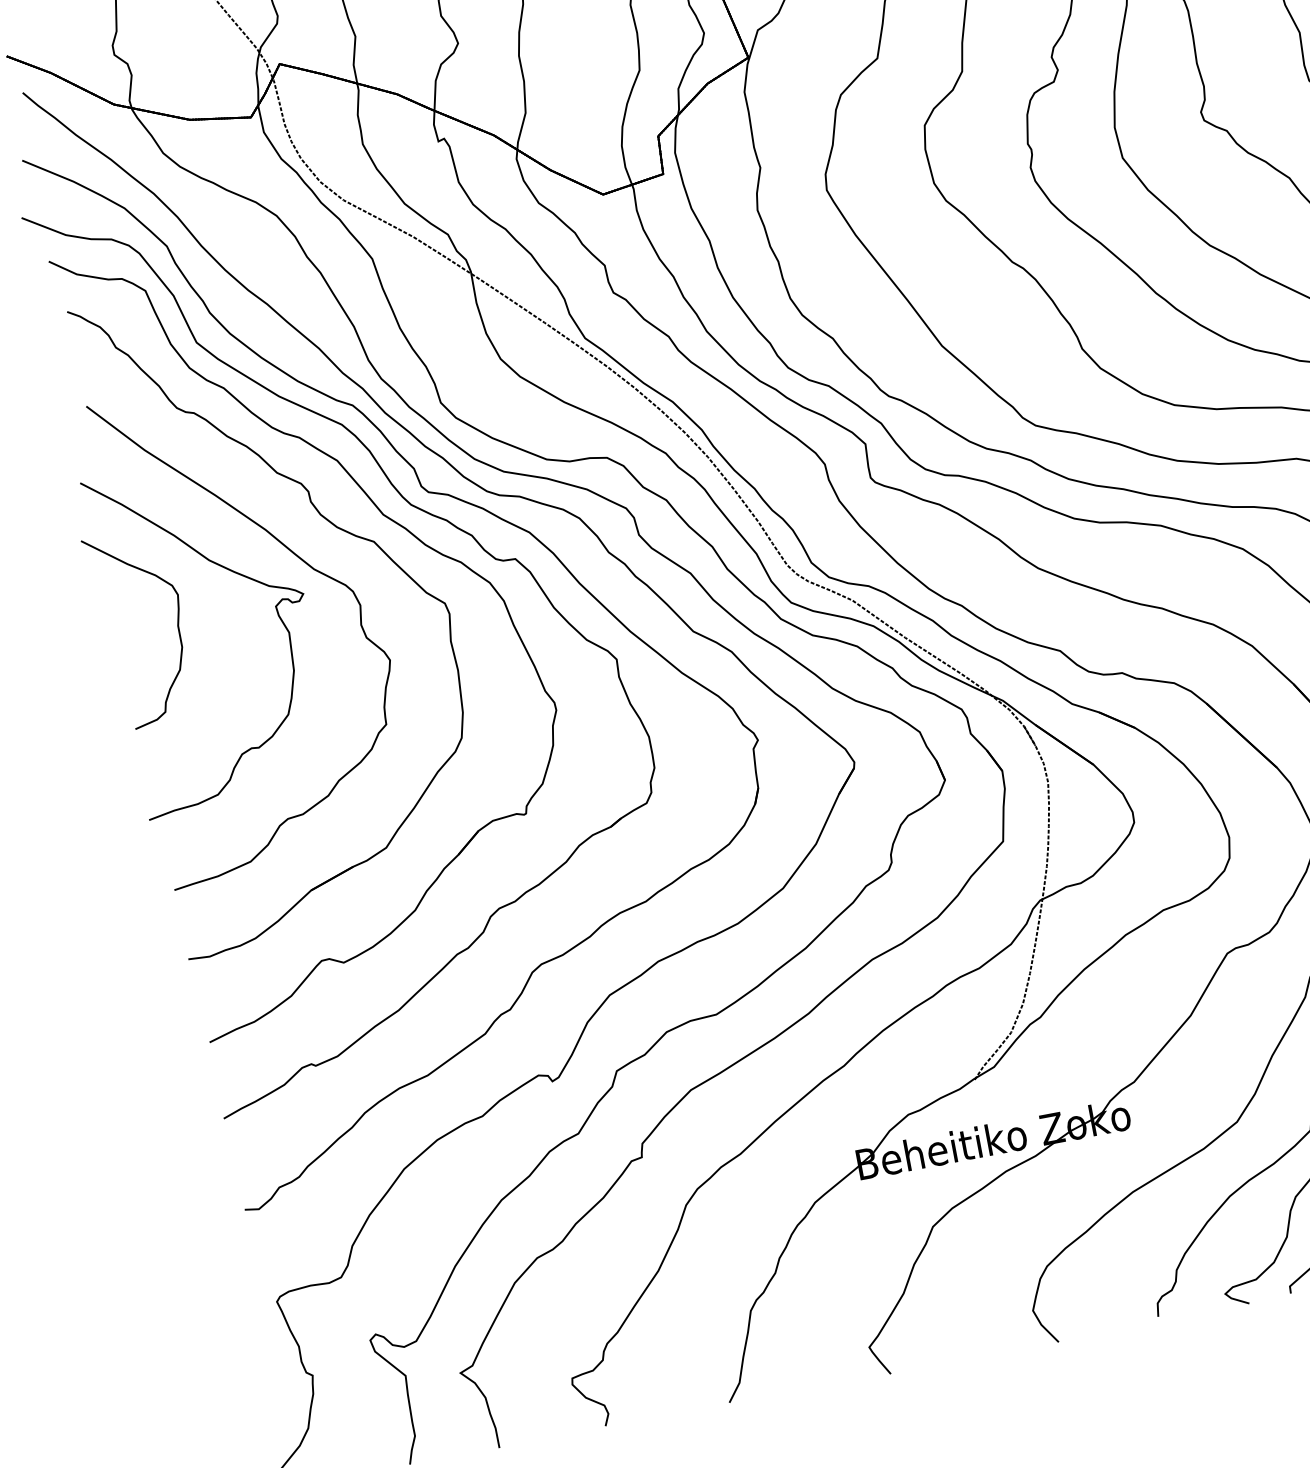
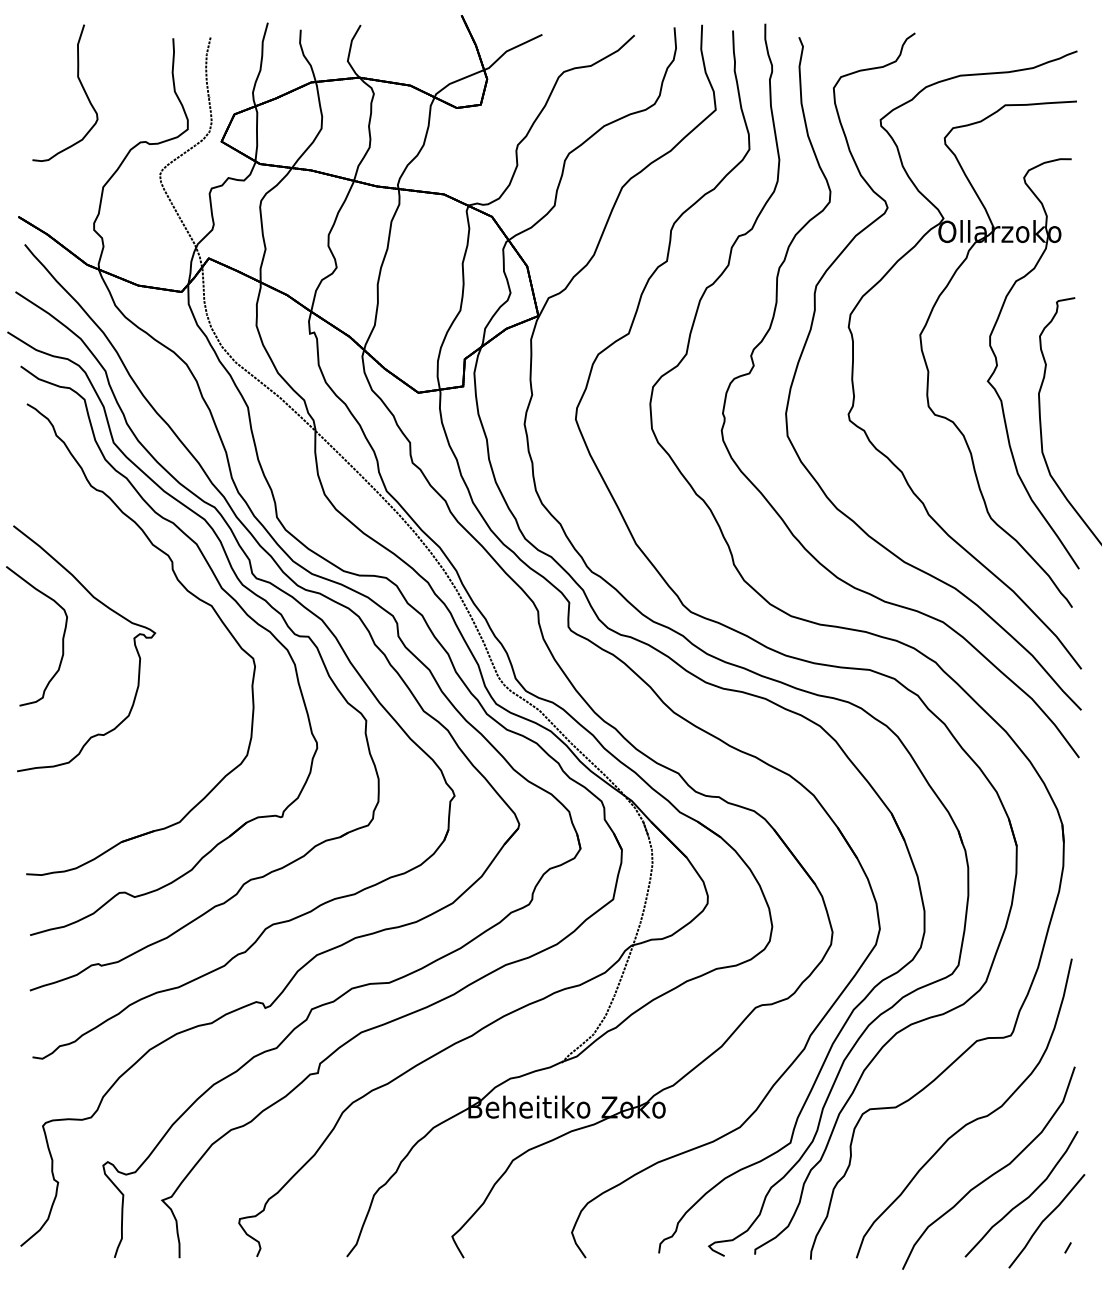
part: (301, 561) -> (158, 610), removed

